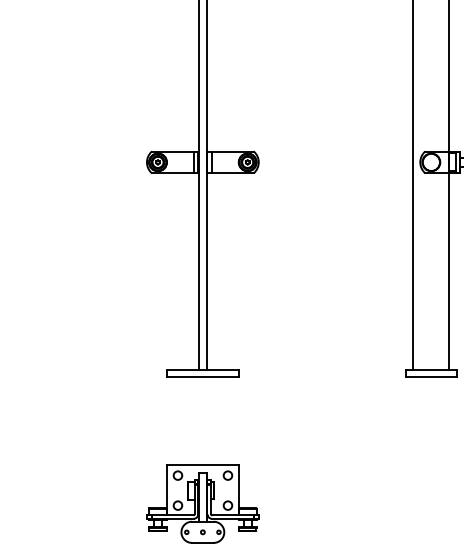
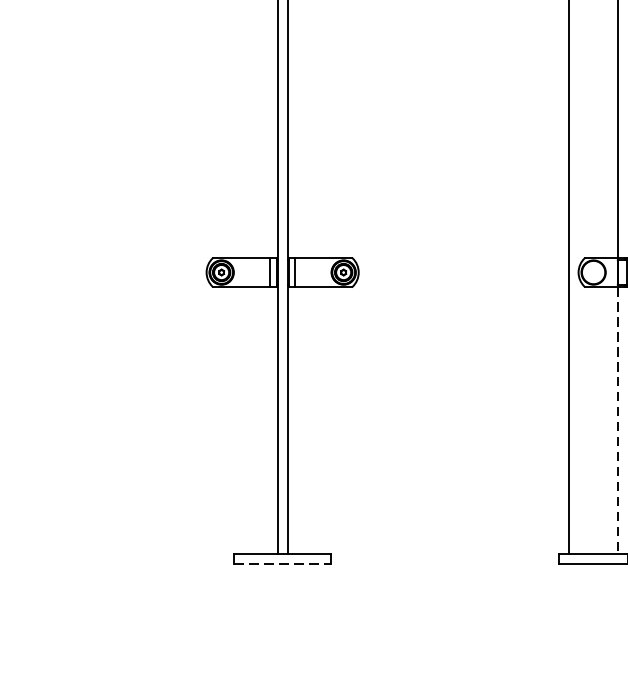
line: (449, 271) -> (618, 421), solid -> dashed
line: (202, 376) -> (282, 563), solid -> dashed

